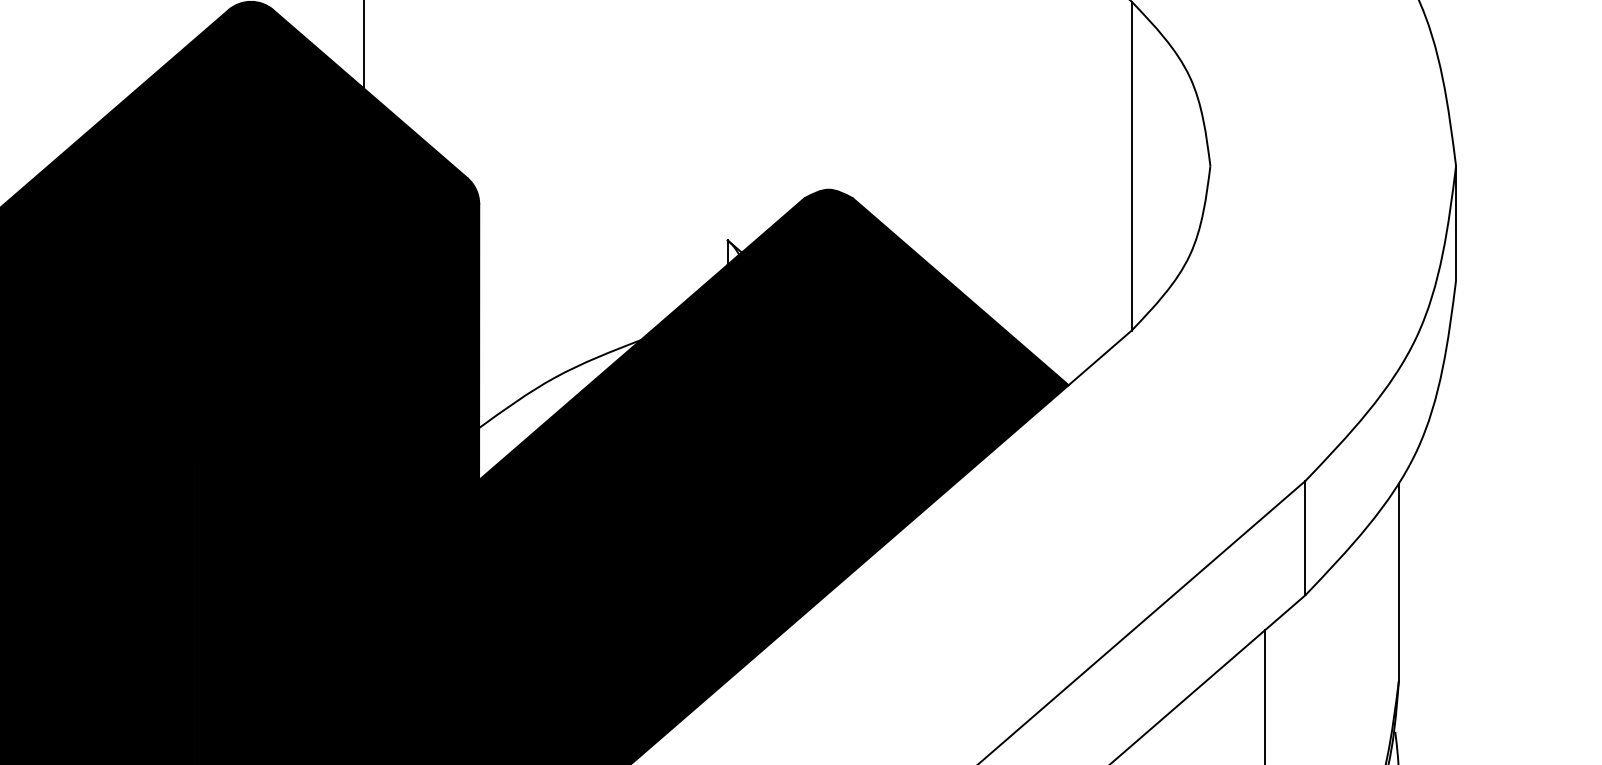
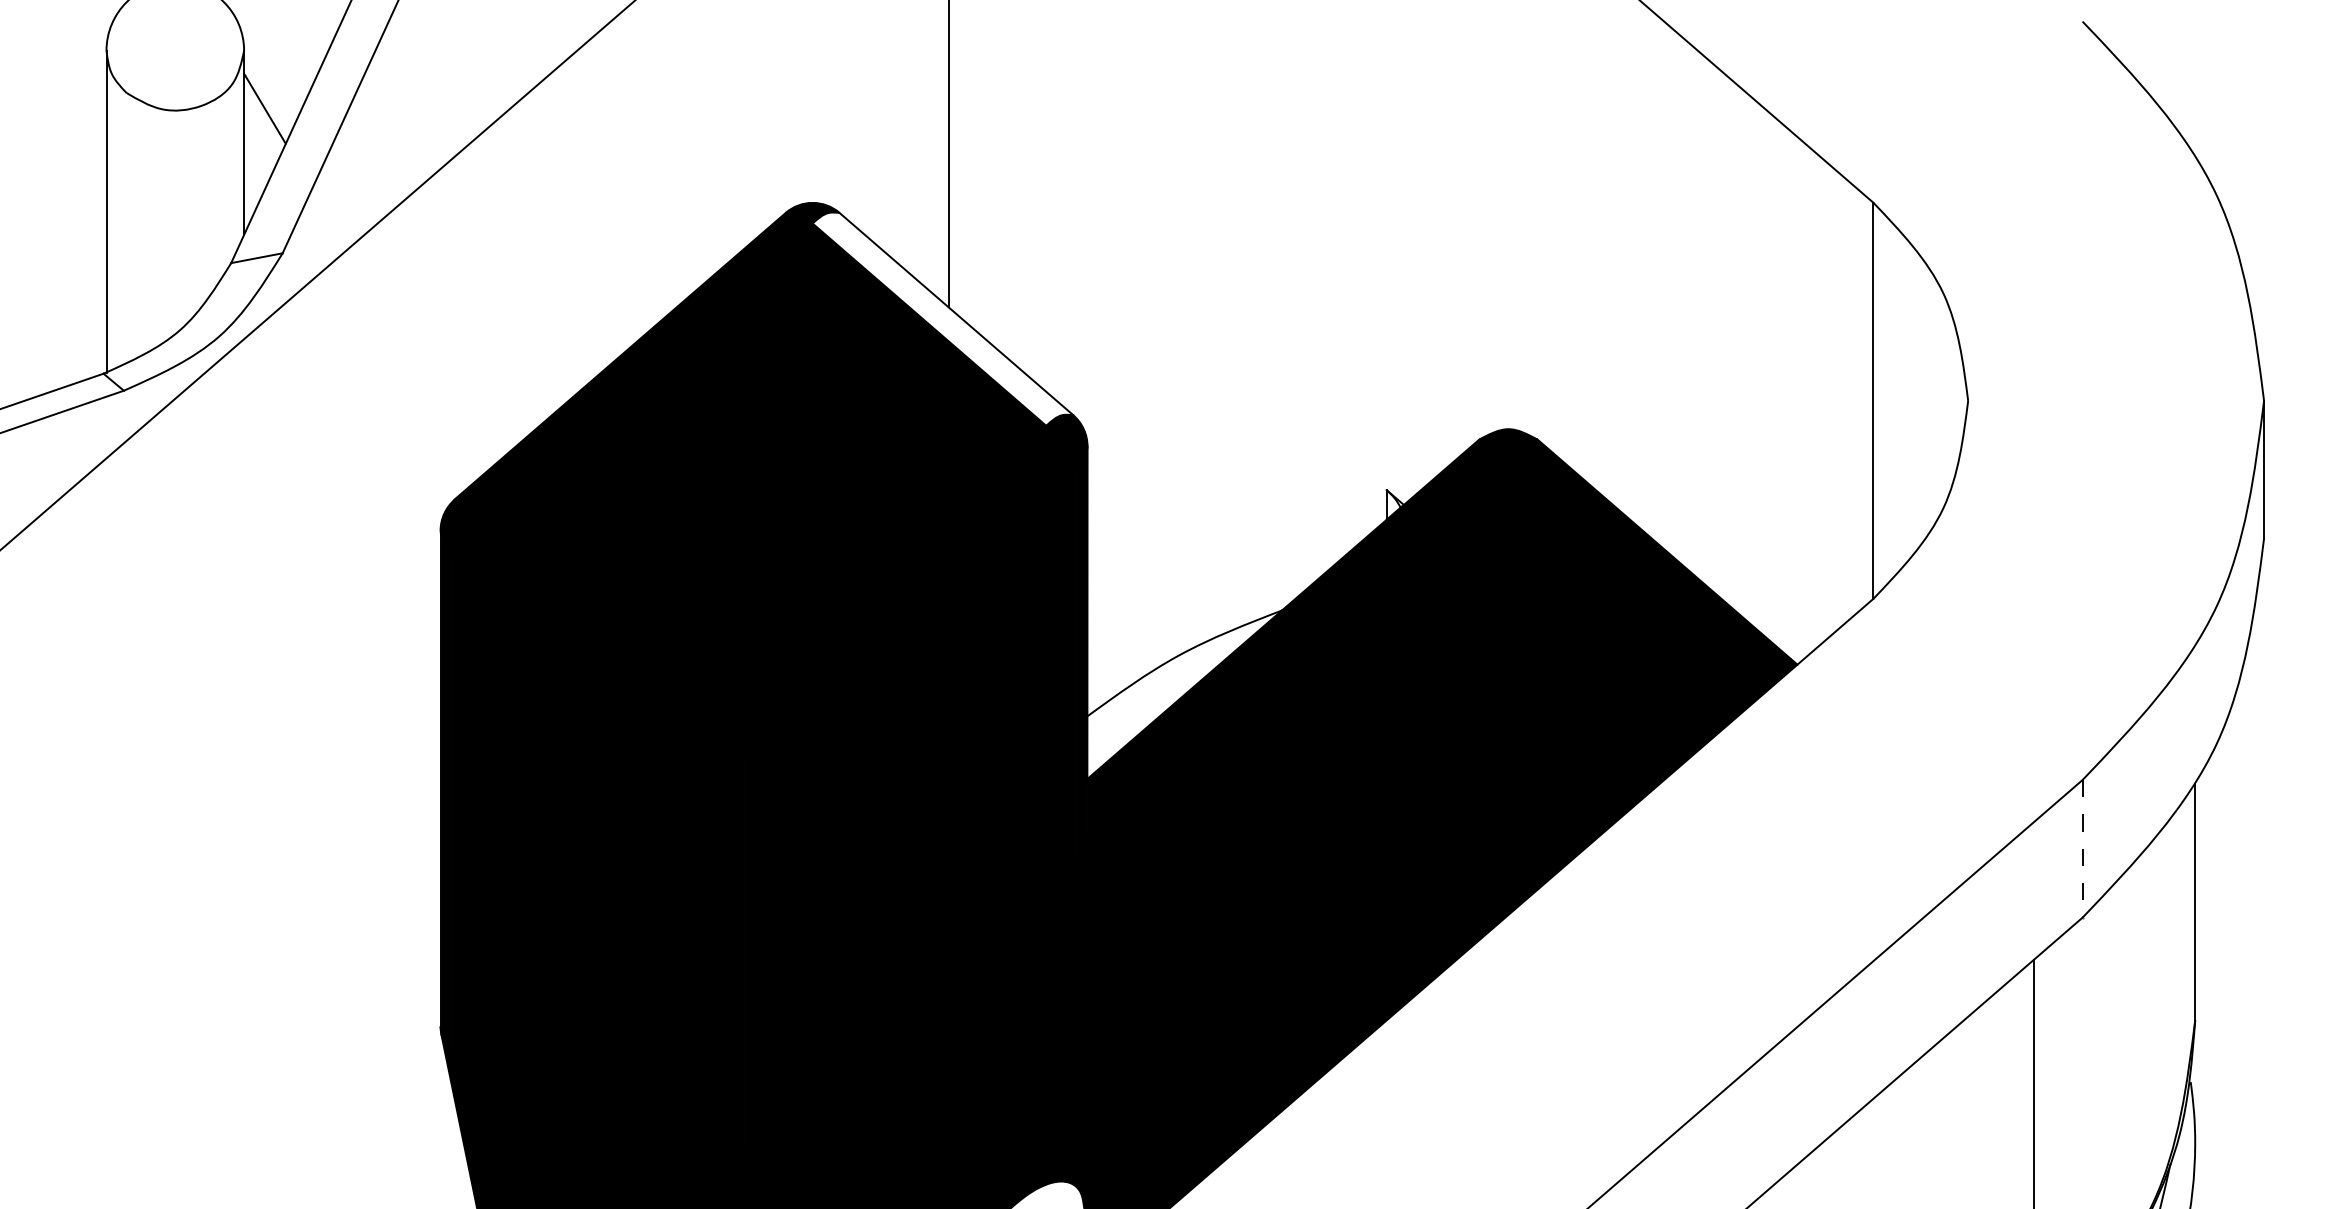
fill: (358, 97) -> (942, 318), removed
line: (1305, 537) -> (2082, 848), solid -> dashed

